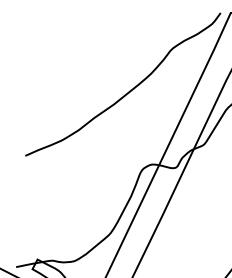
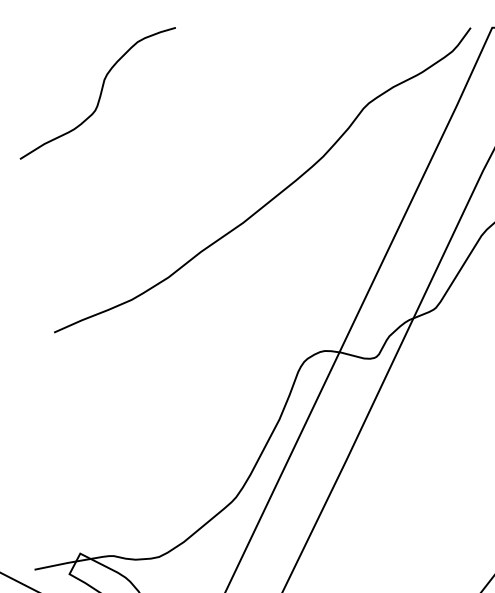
curve: (46, 43) -> (99, 92), added

